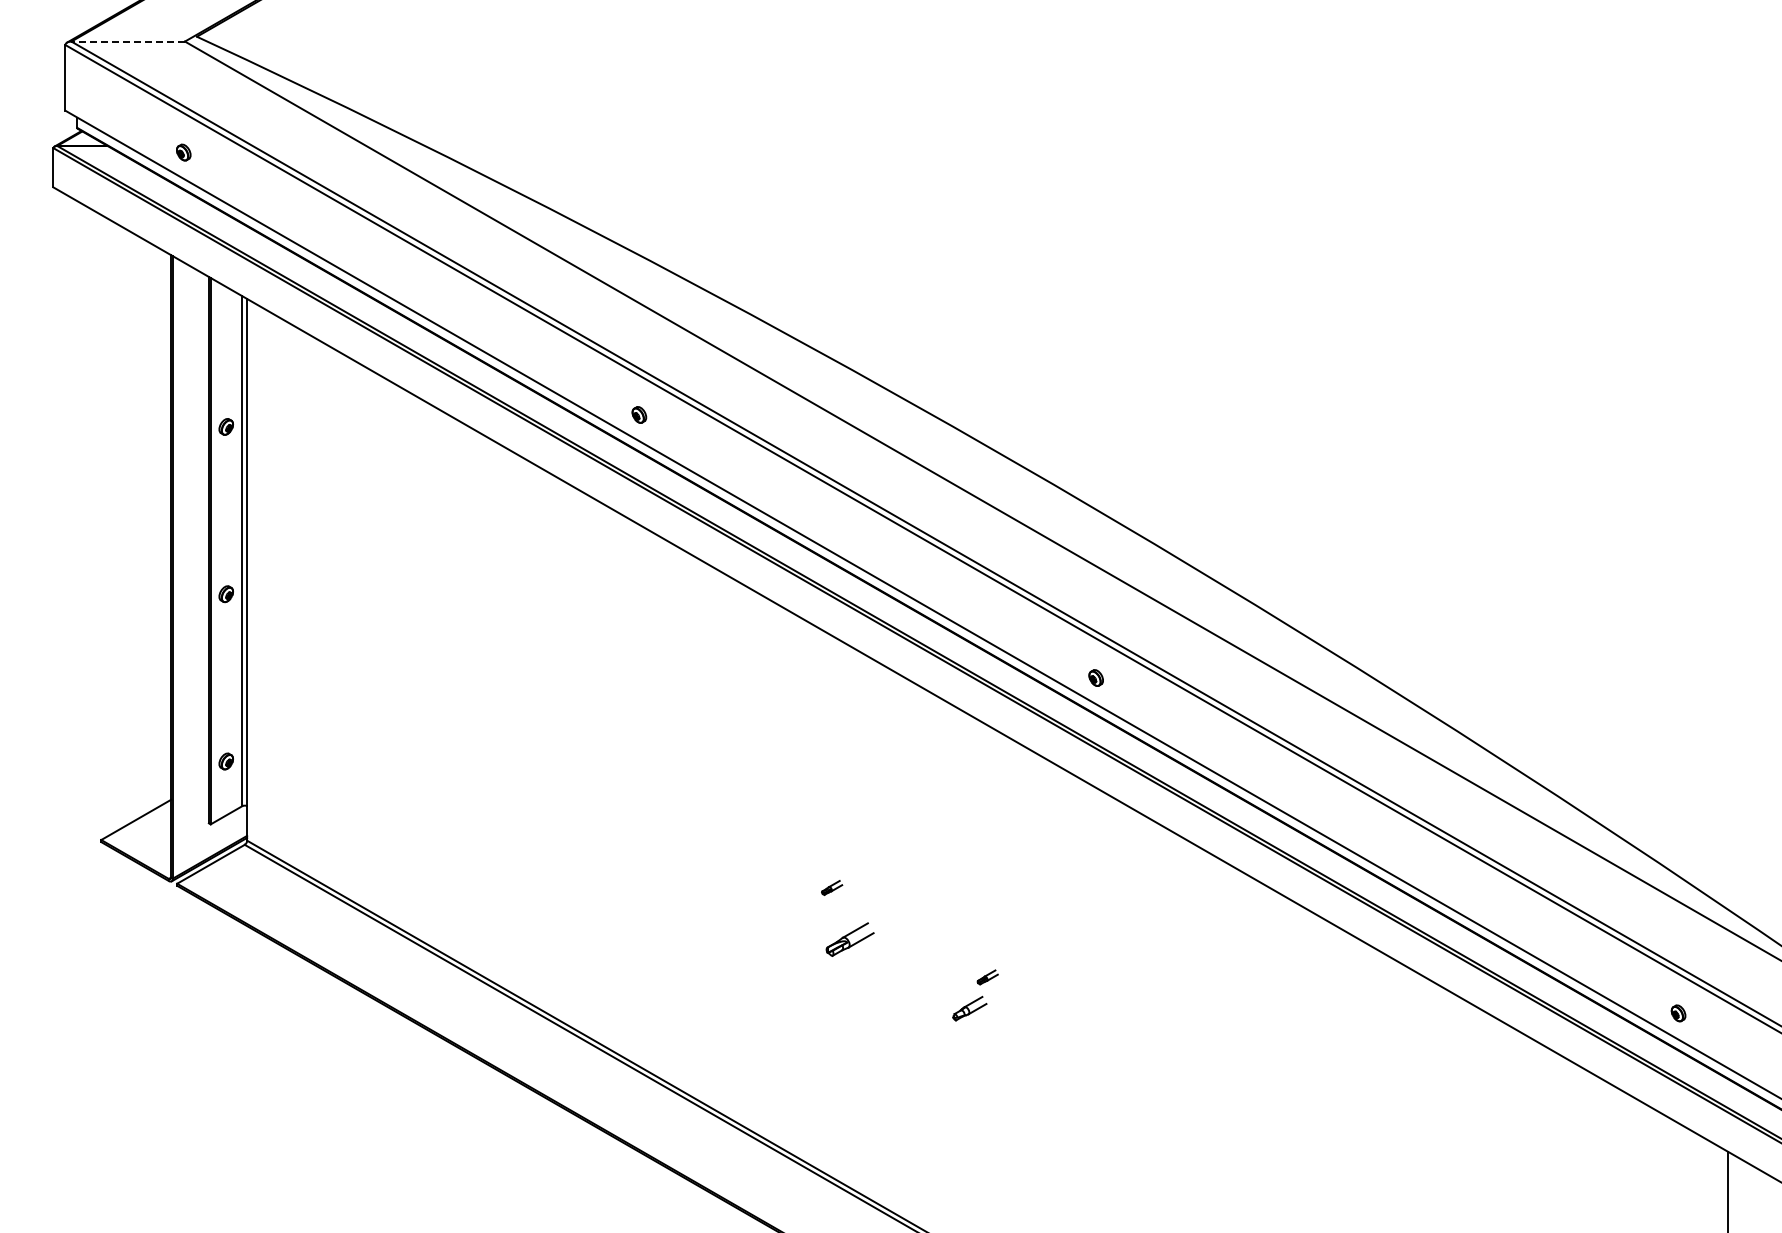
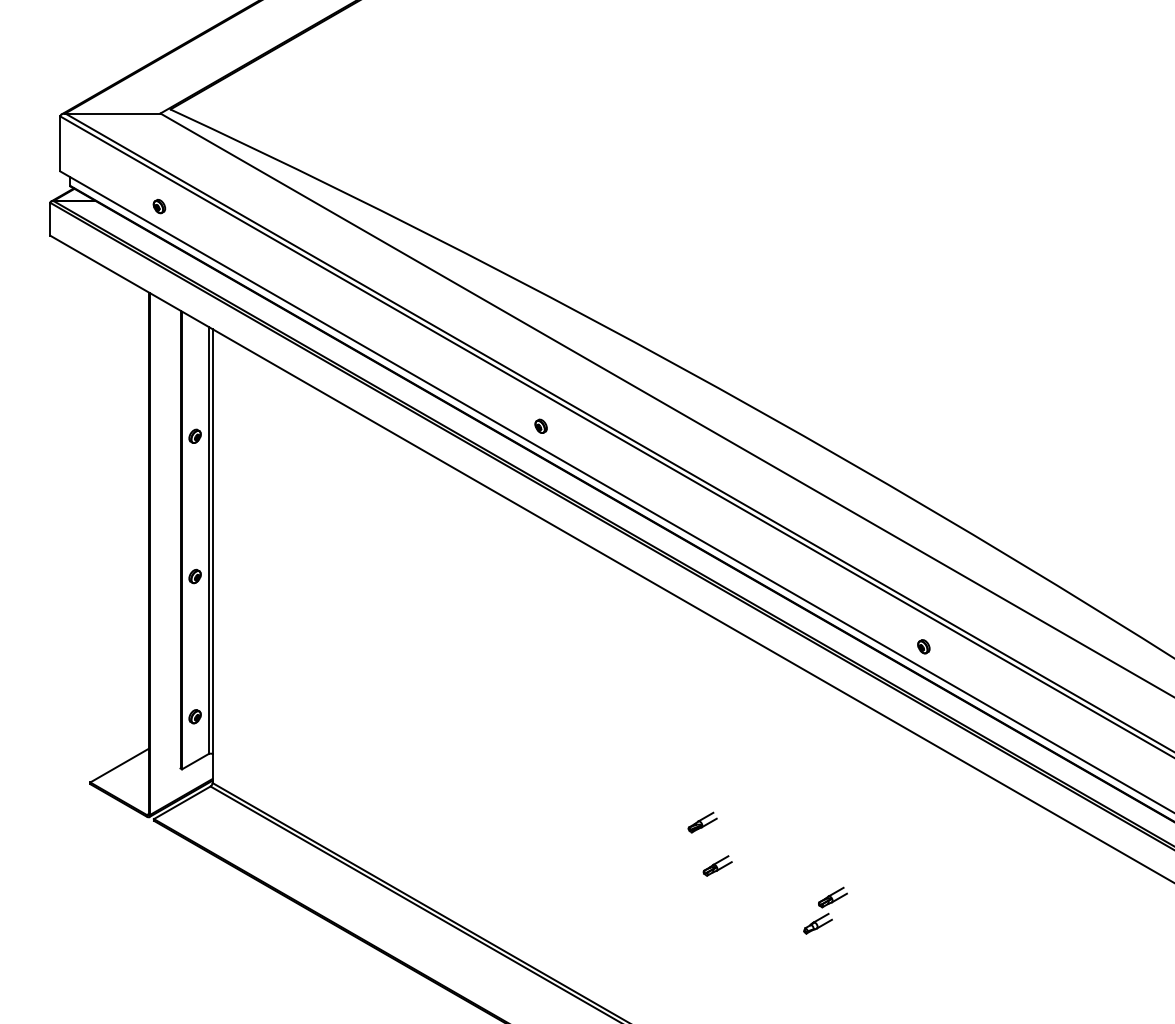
line: (128, 41) -> (113, 113), dashed -> solid
part: (831, 887) -> (702, 822), size x1.67
part: (849, 939) -> (717, 865), size x0.71
part: (987, 977) -> (832, 897), size x1.67

